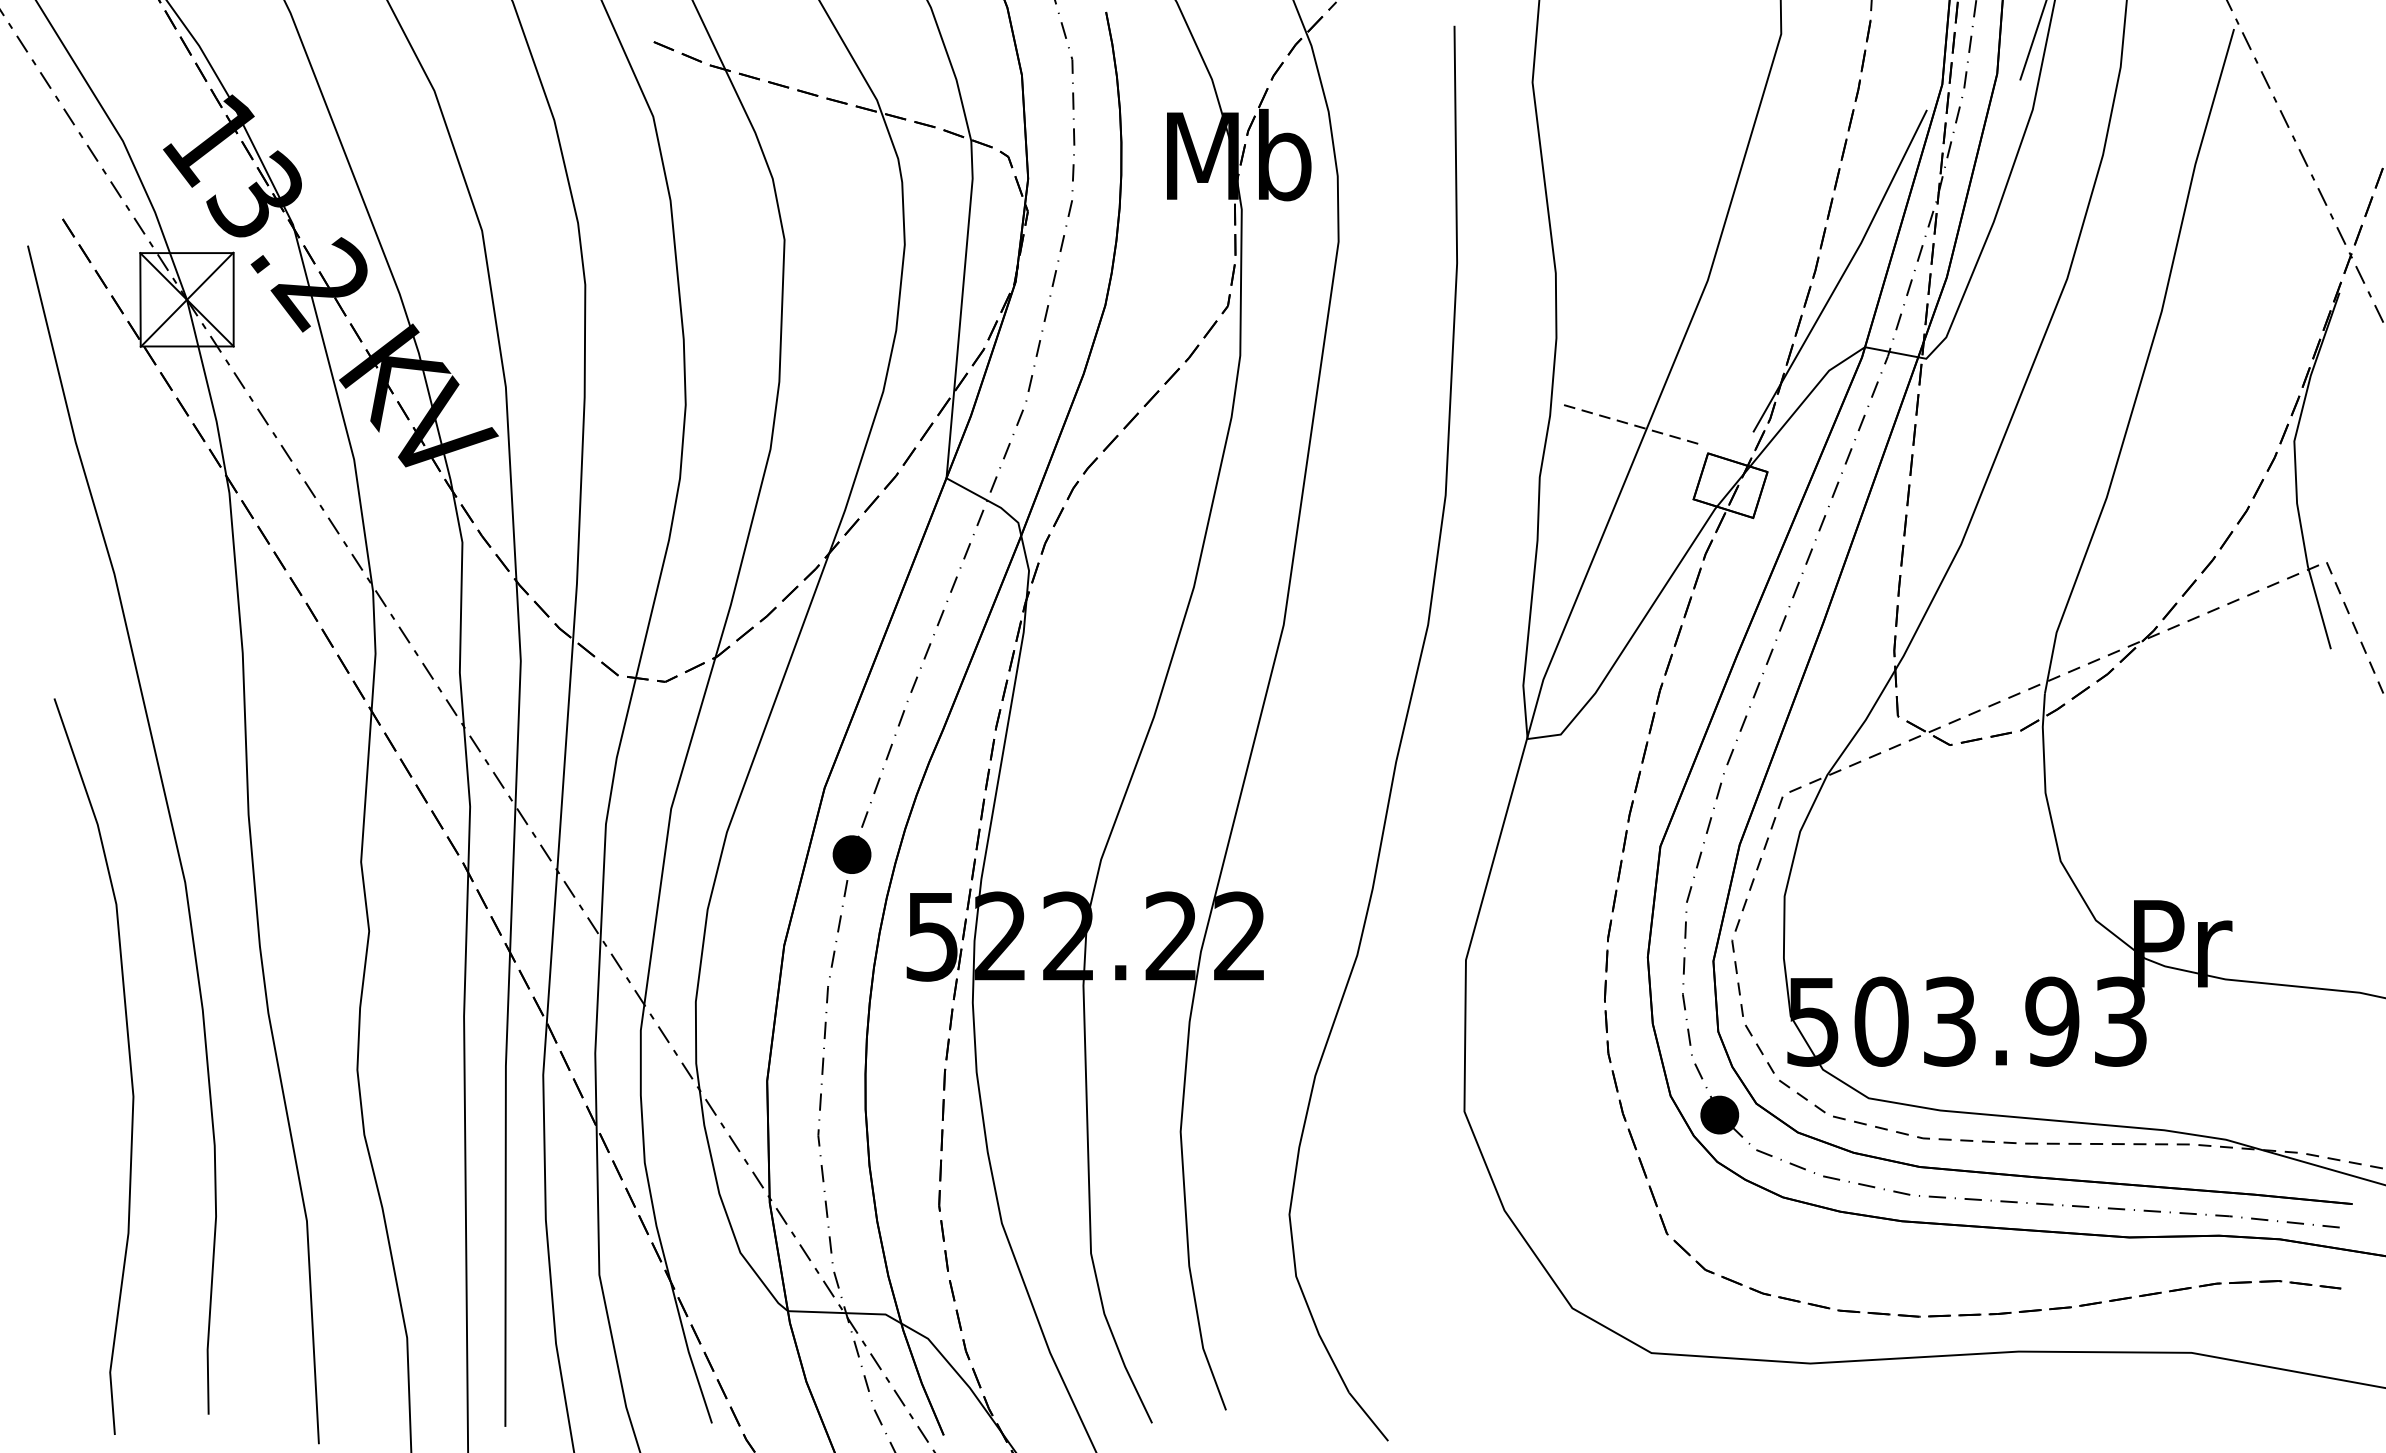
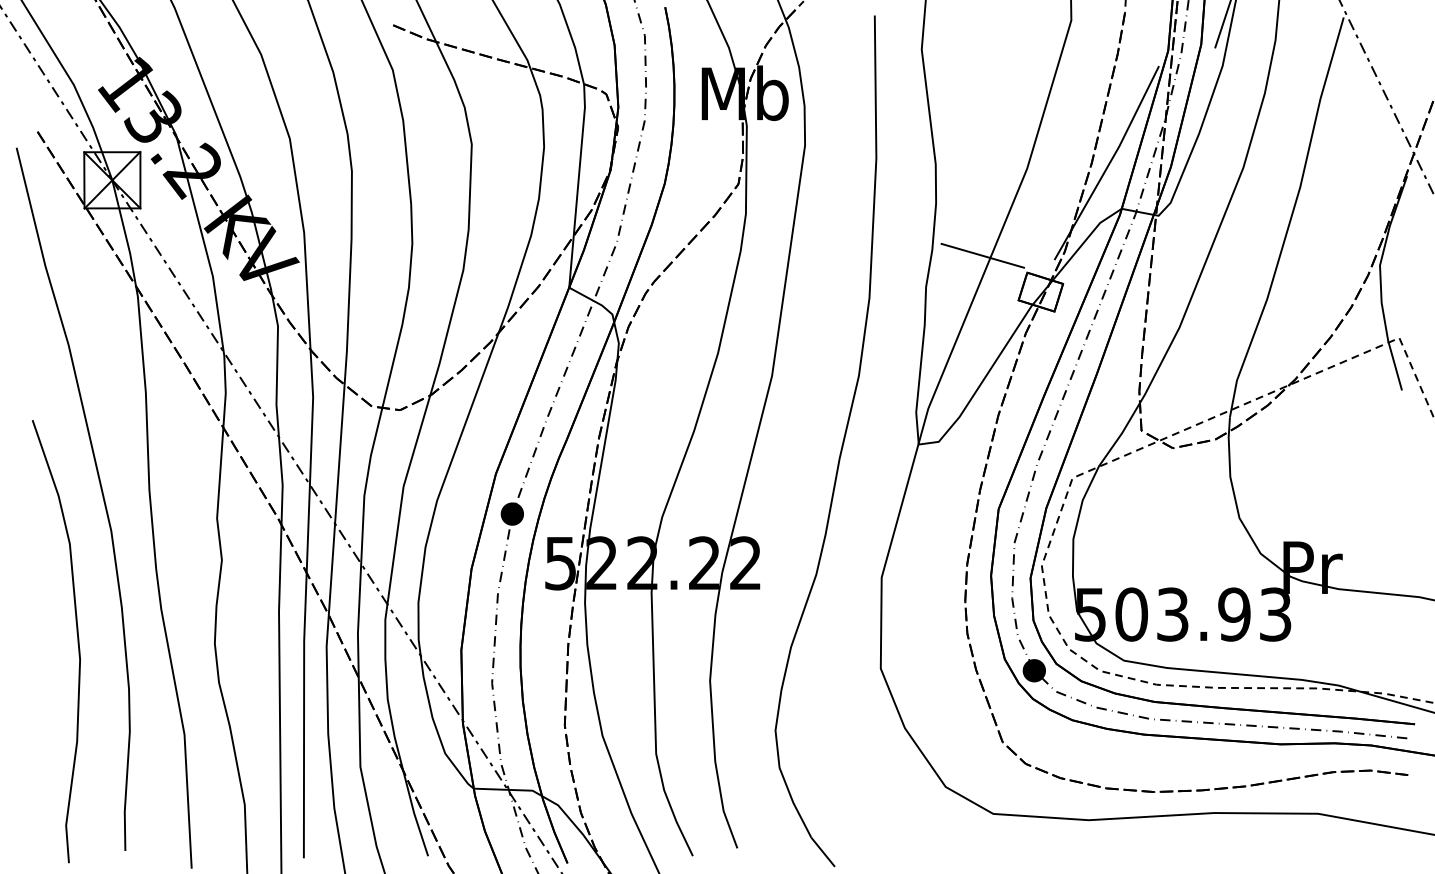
line: (1633, 424) -> (982, 255), dashed -> solid

